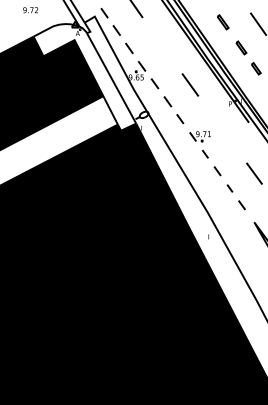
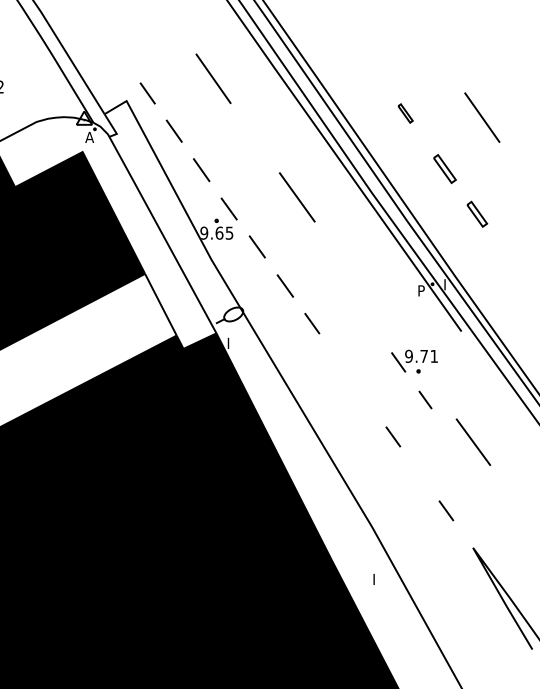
part: (223, 22) -> (406, 113), size x0.6
line: (190, 84) -> (297, 196), moved
part: (199, 144) -> (412, 378), moved
line: (229, 188) -> (419, 474), removed

